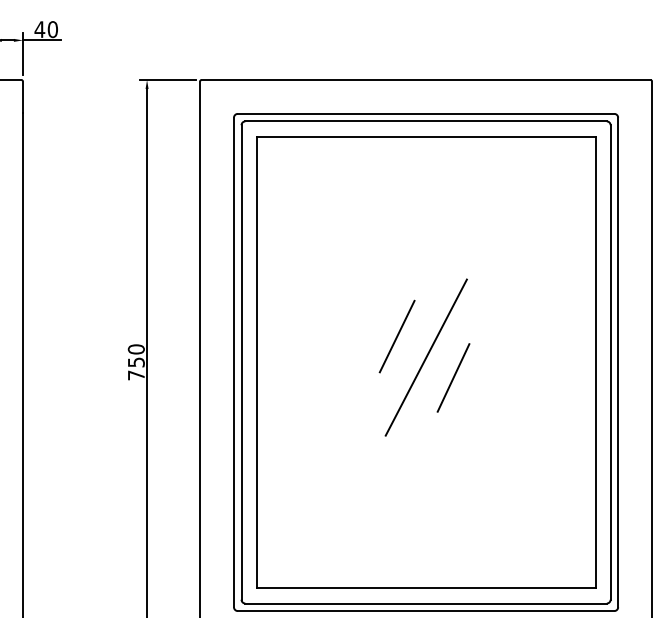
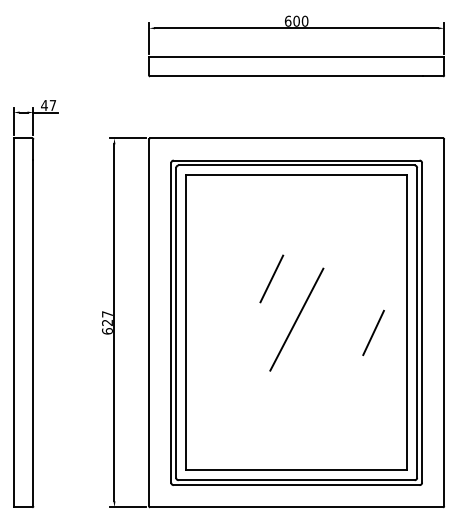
text: (52, 29) -> (52, 105), 40 -> 47
line: (396, 335) -> (271, 278), moved
text: (136, 361) -> (107, 322), 750 -> 627
line: (453, 377) -> (373, 332), moved

